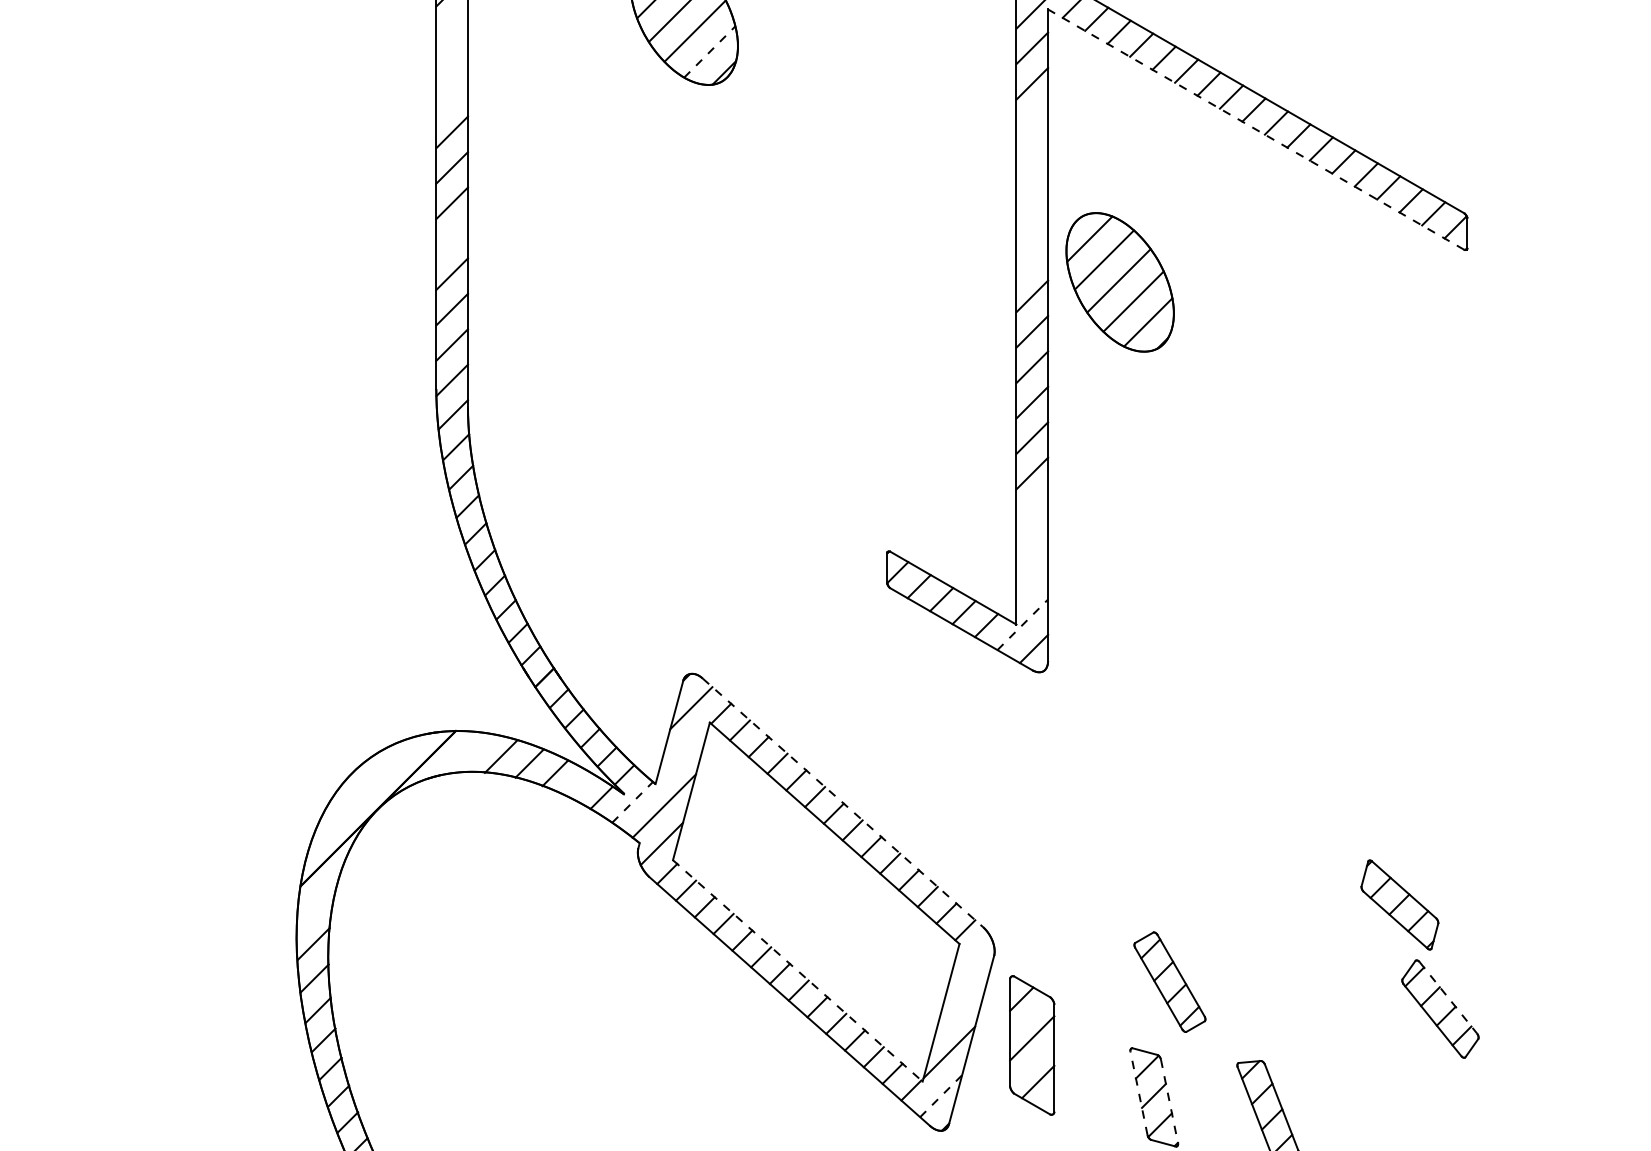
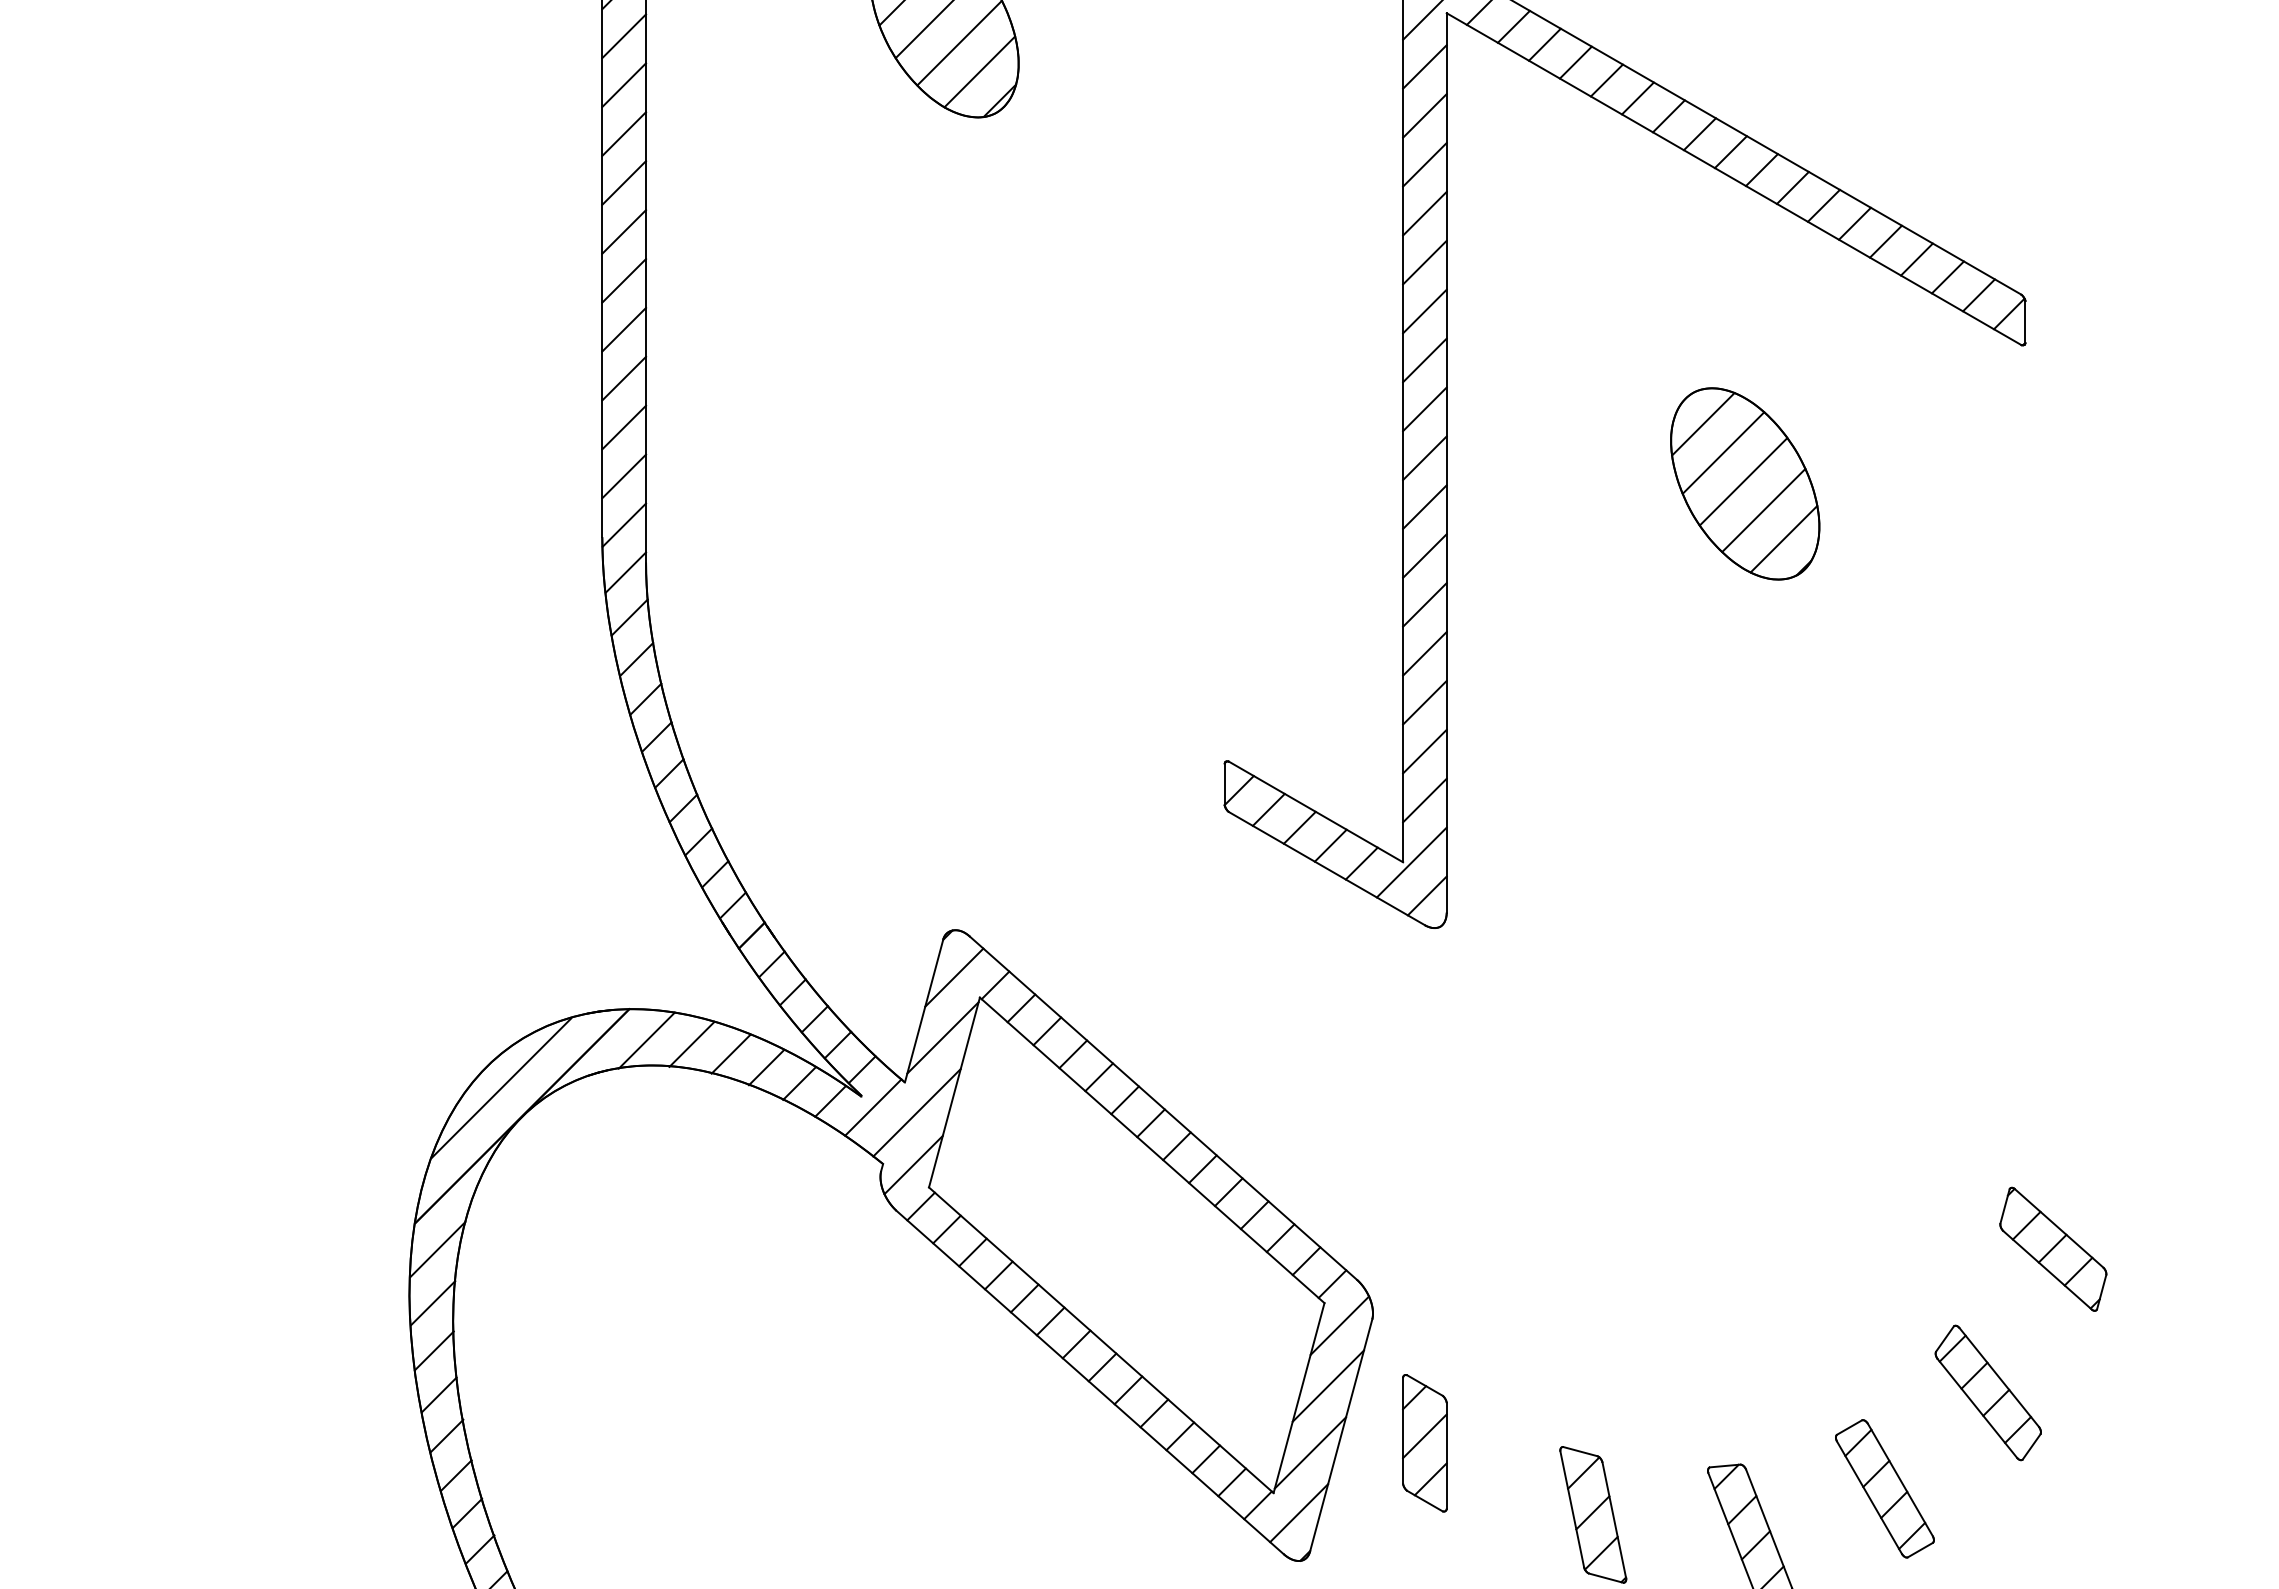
line: (452, 26) -> (624, 36), added
line: (709, 51) -> (979, 71), dashed -> solid
line: (452, 61) -> (624, 85), added
line: (452, 97) -> (624, 134), added
line: (1031, 119) -> (1424, 164), added
line: (1255, 129) -> (1733, 179), dashed -> solid
line: (1031, 154) -> (1424, 213), added
line: (1031, 190) -> (1424, 262), added
line: (1031, 225) -> (1424, 311), added
line: (452, 238) -> (624, 329), added
line: (1031, 261) -> (1424, 360), added
part: (1120, 282) -> (1745, 483), moved
line: (1031, 508) -> (1424, 702), added
line: (1031, 544) -> (1424, 751), added
line: (1031, 579) -> (1424, 800), added
line: (1023, 624) -> (1412, 862), dashed -> solid
line: (682, 751) -> (942, 1037), added
line: (468, 753) -> (646, 1040), added
line: (579, 784) -> (799, 1083), added
line: (363, 787) -> (501, 1087), added
line: (632, 802) -> (873, 1107), dashed -> solid
line: (842, 802) -> (1163, 1108), dashed -> solid
part: (1400, 904) -> (2053, 1248), moved
line: (316, 905) -> (437, 1249), added
line: (970, 960) -> (1339, 1325), added
line: (797, 971) -> (1101, 1340), dashed -> solid
part: (1169, 981) -> (1884, 1488), moved
line: (1448, 997) -> (1999, 1377), dashed -> solid
line: (961, 1003) -> (1327, 1385), added
part: (1031, 1045) -> (1424, 1443), size x0.71
line: (1139, 1093) -> (1572, 1509), dashed -> solid
line: (941, 1095) -> (1299, 1512), dashed -> solid
line: (1169, 1101) -> (1614, 1520), dashed -> solid

